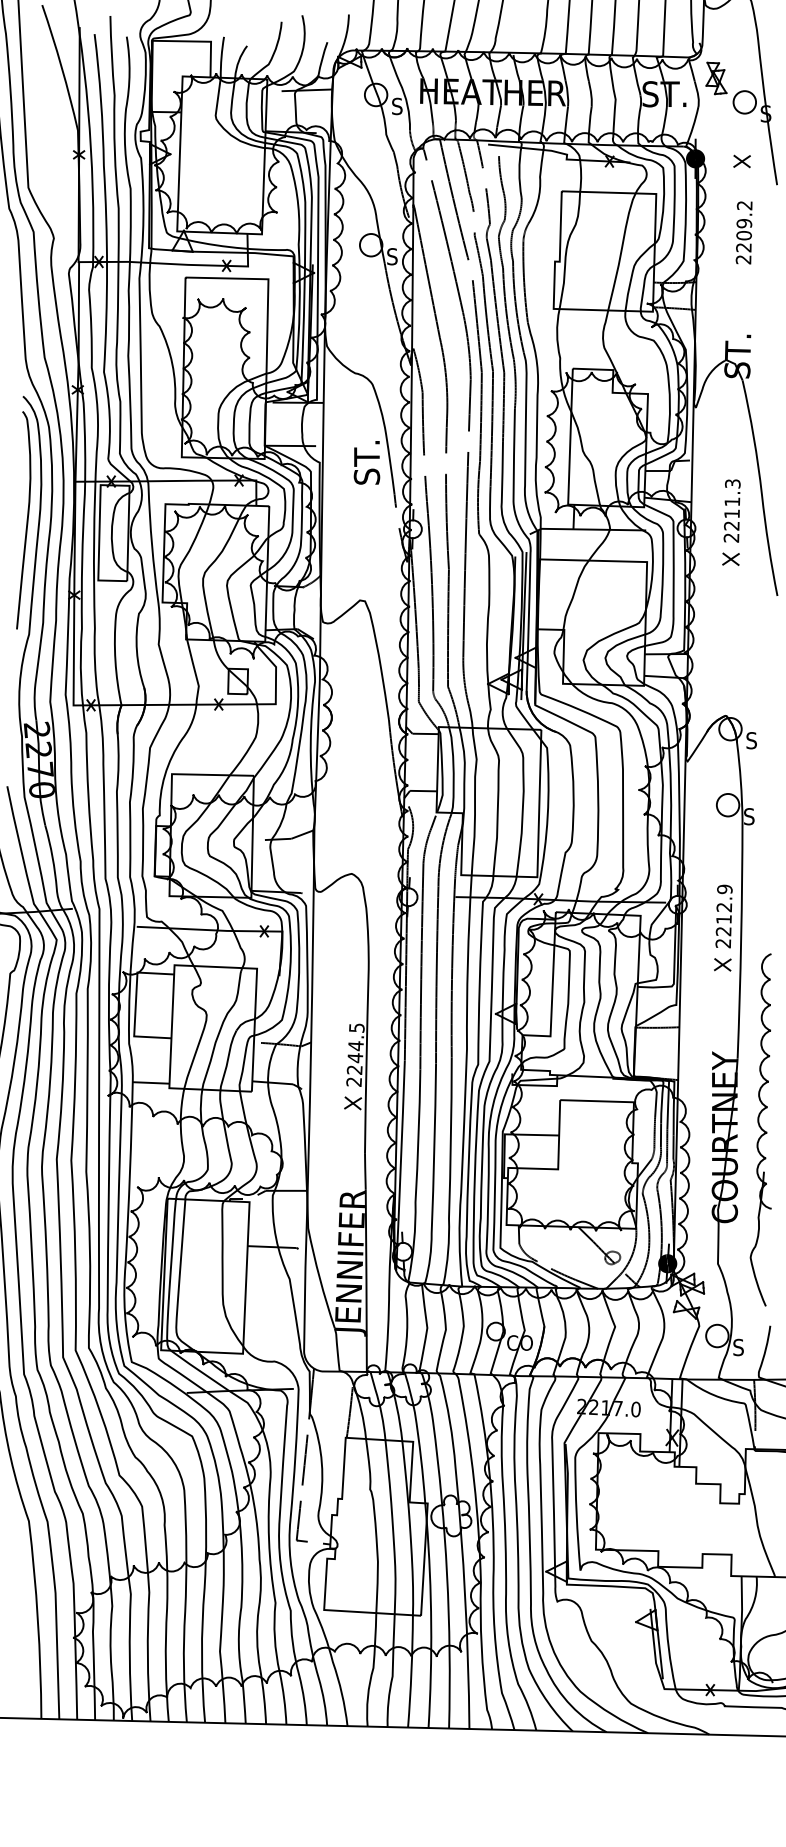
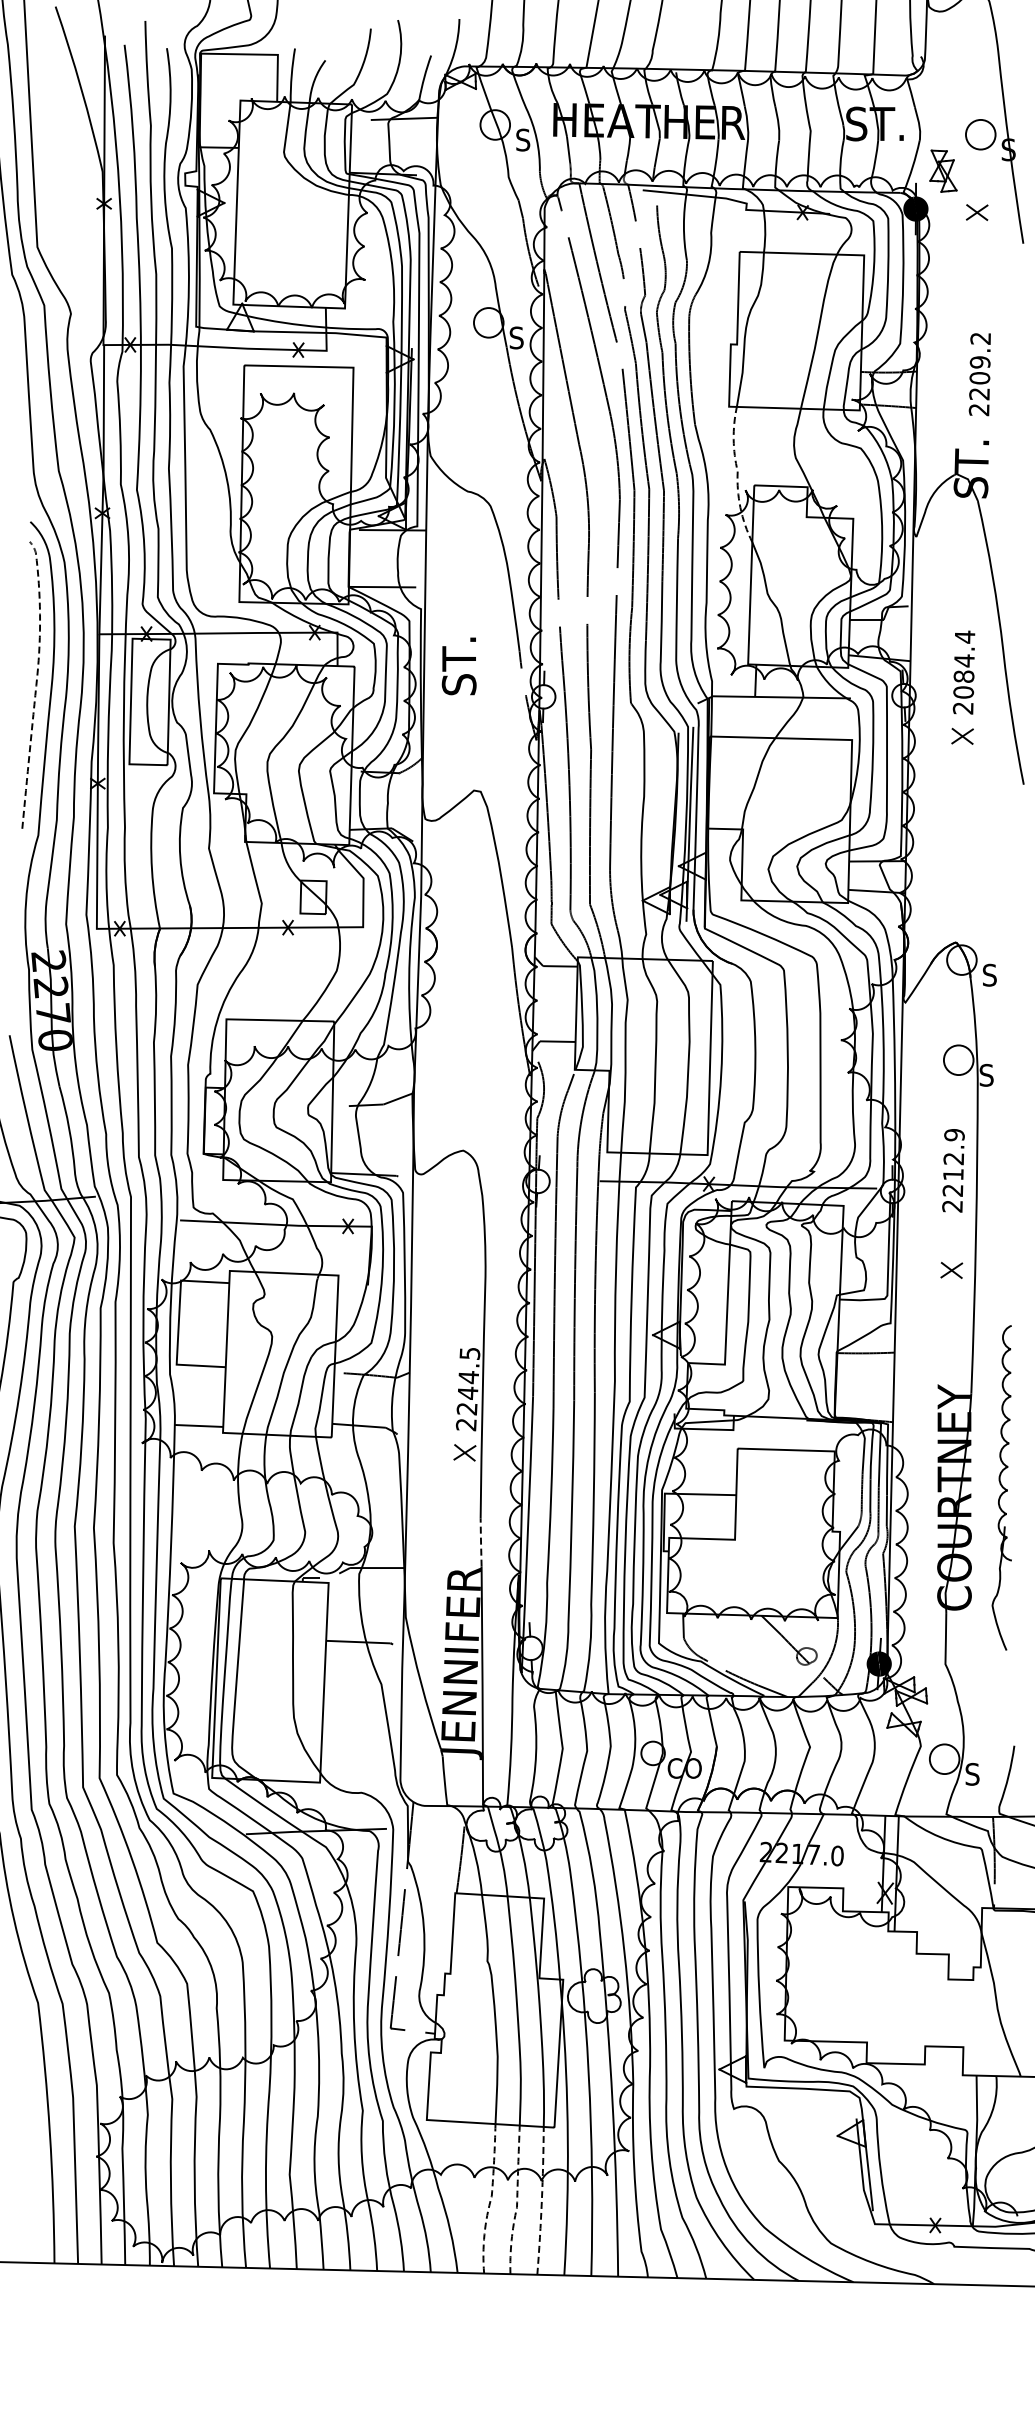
part: (716, 77) -> (943, 170), moved
text: (743, 232) -> (979, 374), moved
line: (560, 360) -> (737, 474), solid -> dashed
text: (366, 462) -> (458, 666), moved
text: (732, 504) -> (964, 664), 2211.3 -> 2084.4
line: (28, 514) -> (37, 677), solid -> dashed
text: (724, 916) -> (953, 1170), moved
part: (760, 1129) -> (1001, 1487), size x0.7
line: (365, 1170) -> (481, 1541), solid -> dashed
line: (373, 1670) -> (491, 2199), solid -> dashed
line: (393, 1670) -> (517, 2199), solid -> dashed
line: (411, 1671) -> (541, 2200), solid -> dashed

